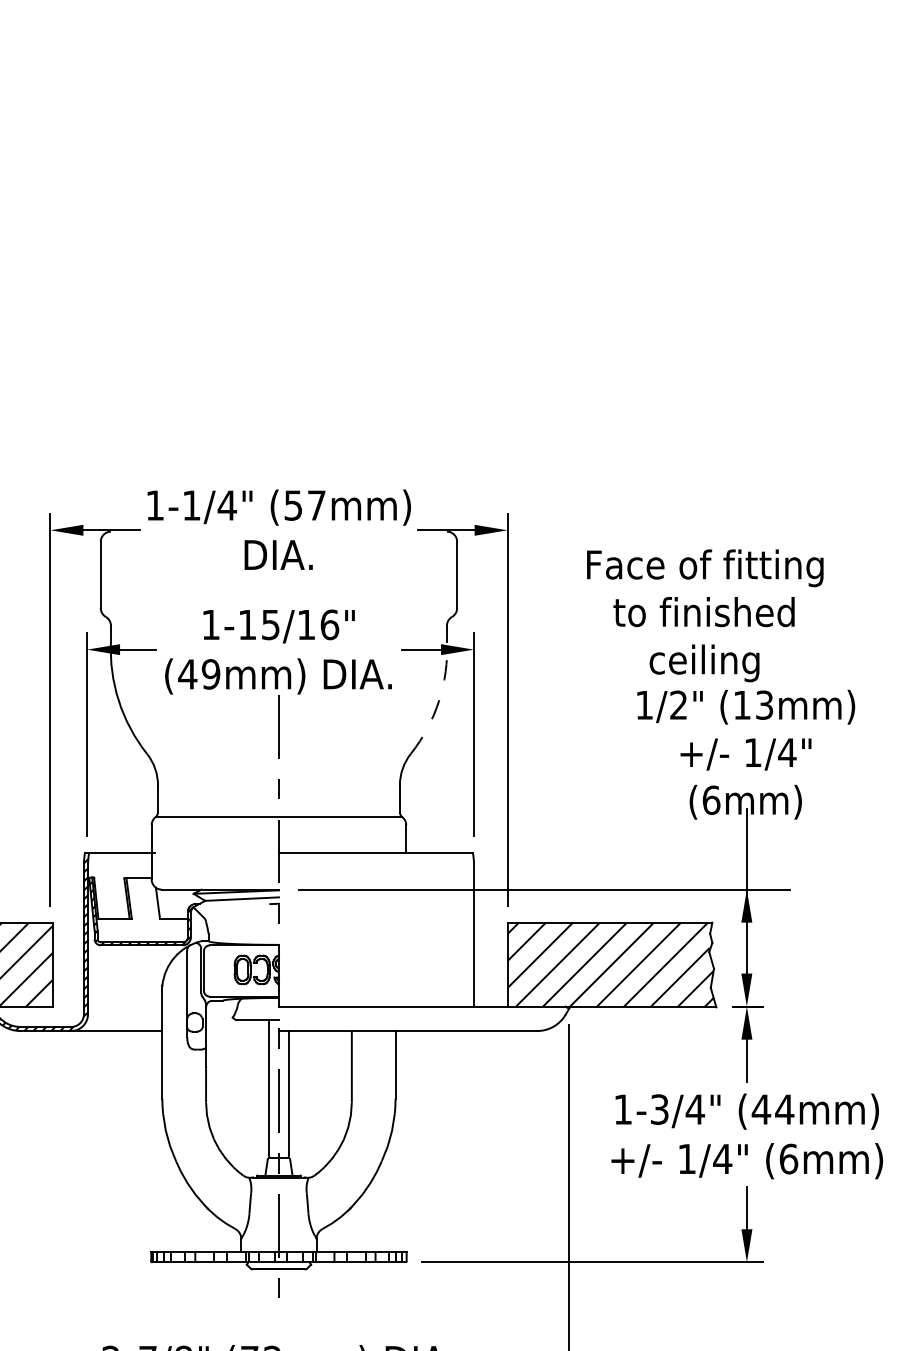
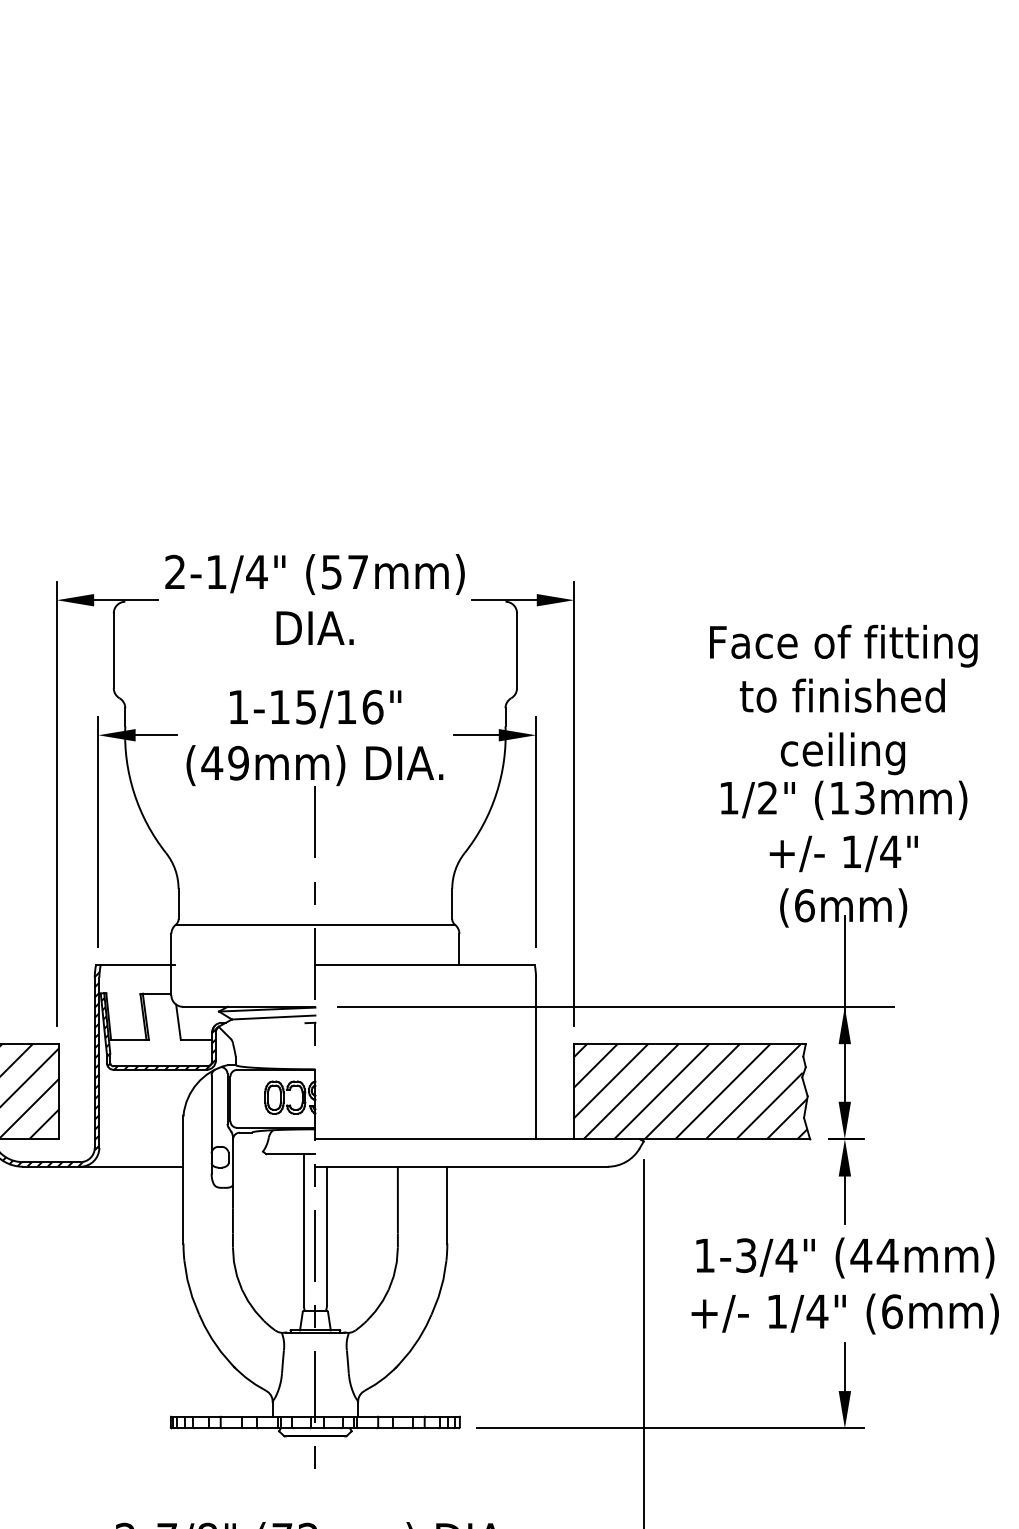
text: (154, 504) -> (174, 571), 1-1/4" -> 2-1/4"
text: (705, 615) -> (843, 699), moved
arc: (439, 701) -> (496, 793), dashed -> solid

